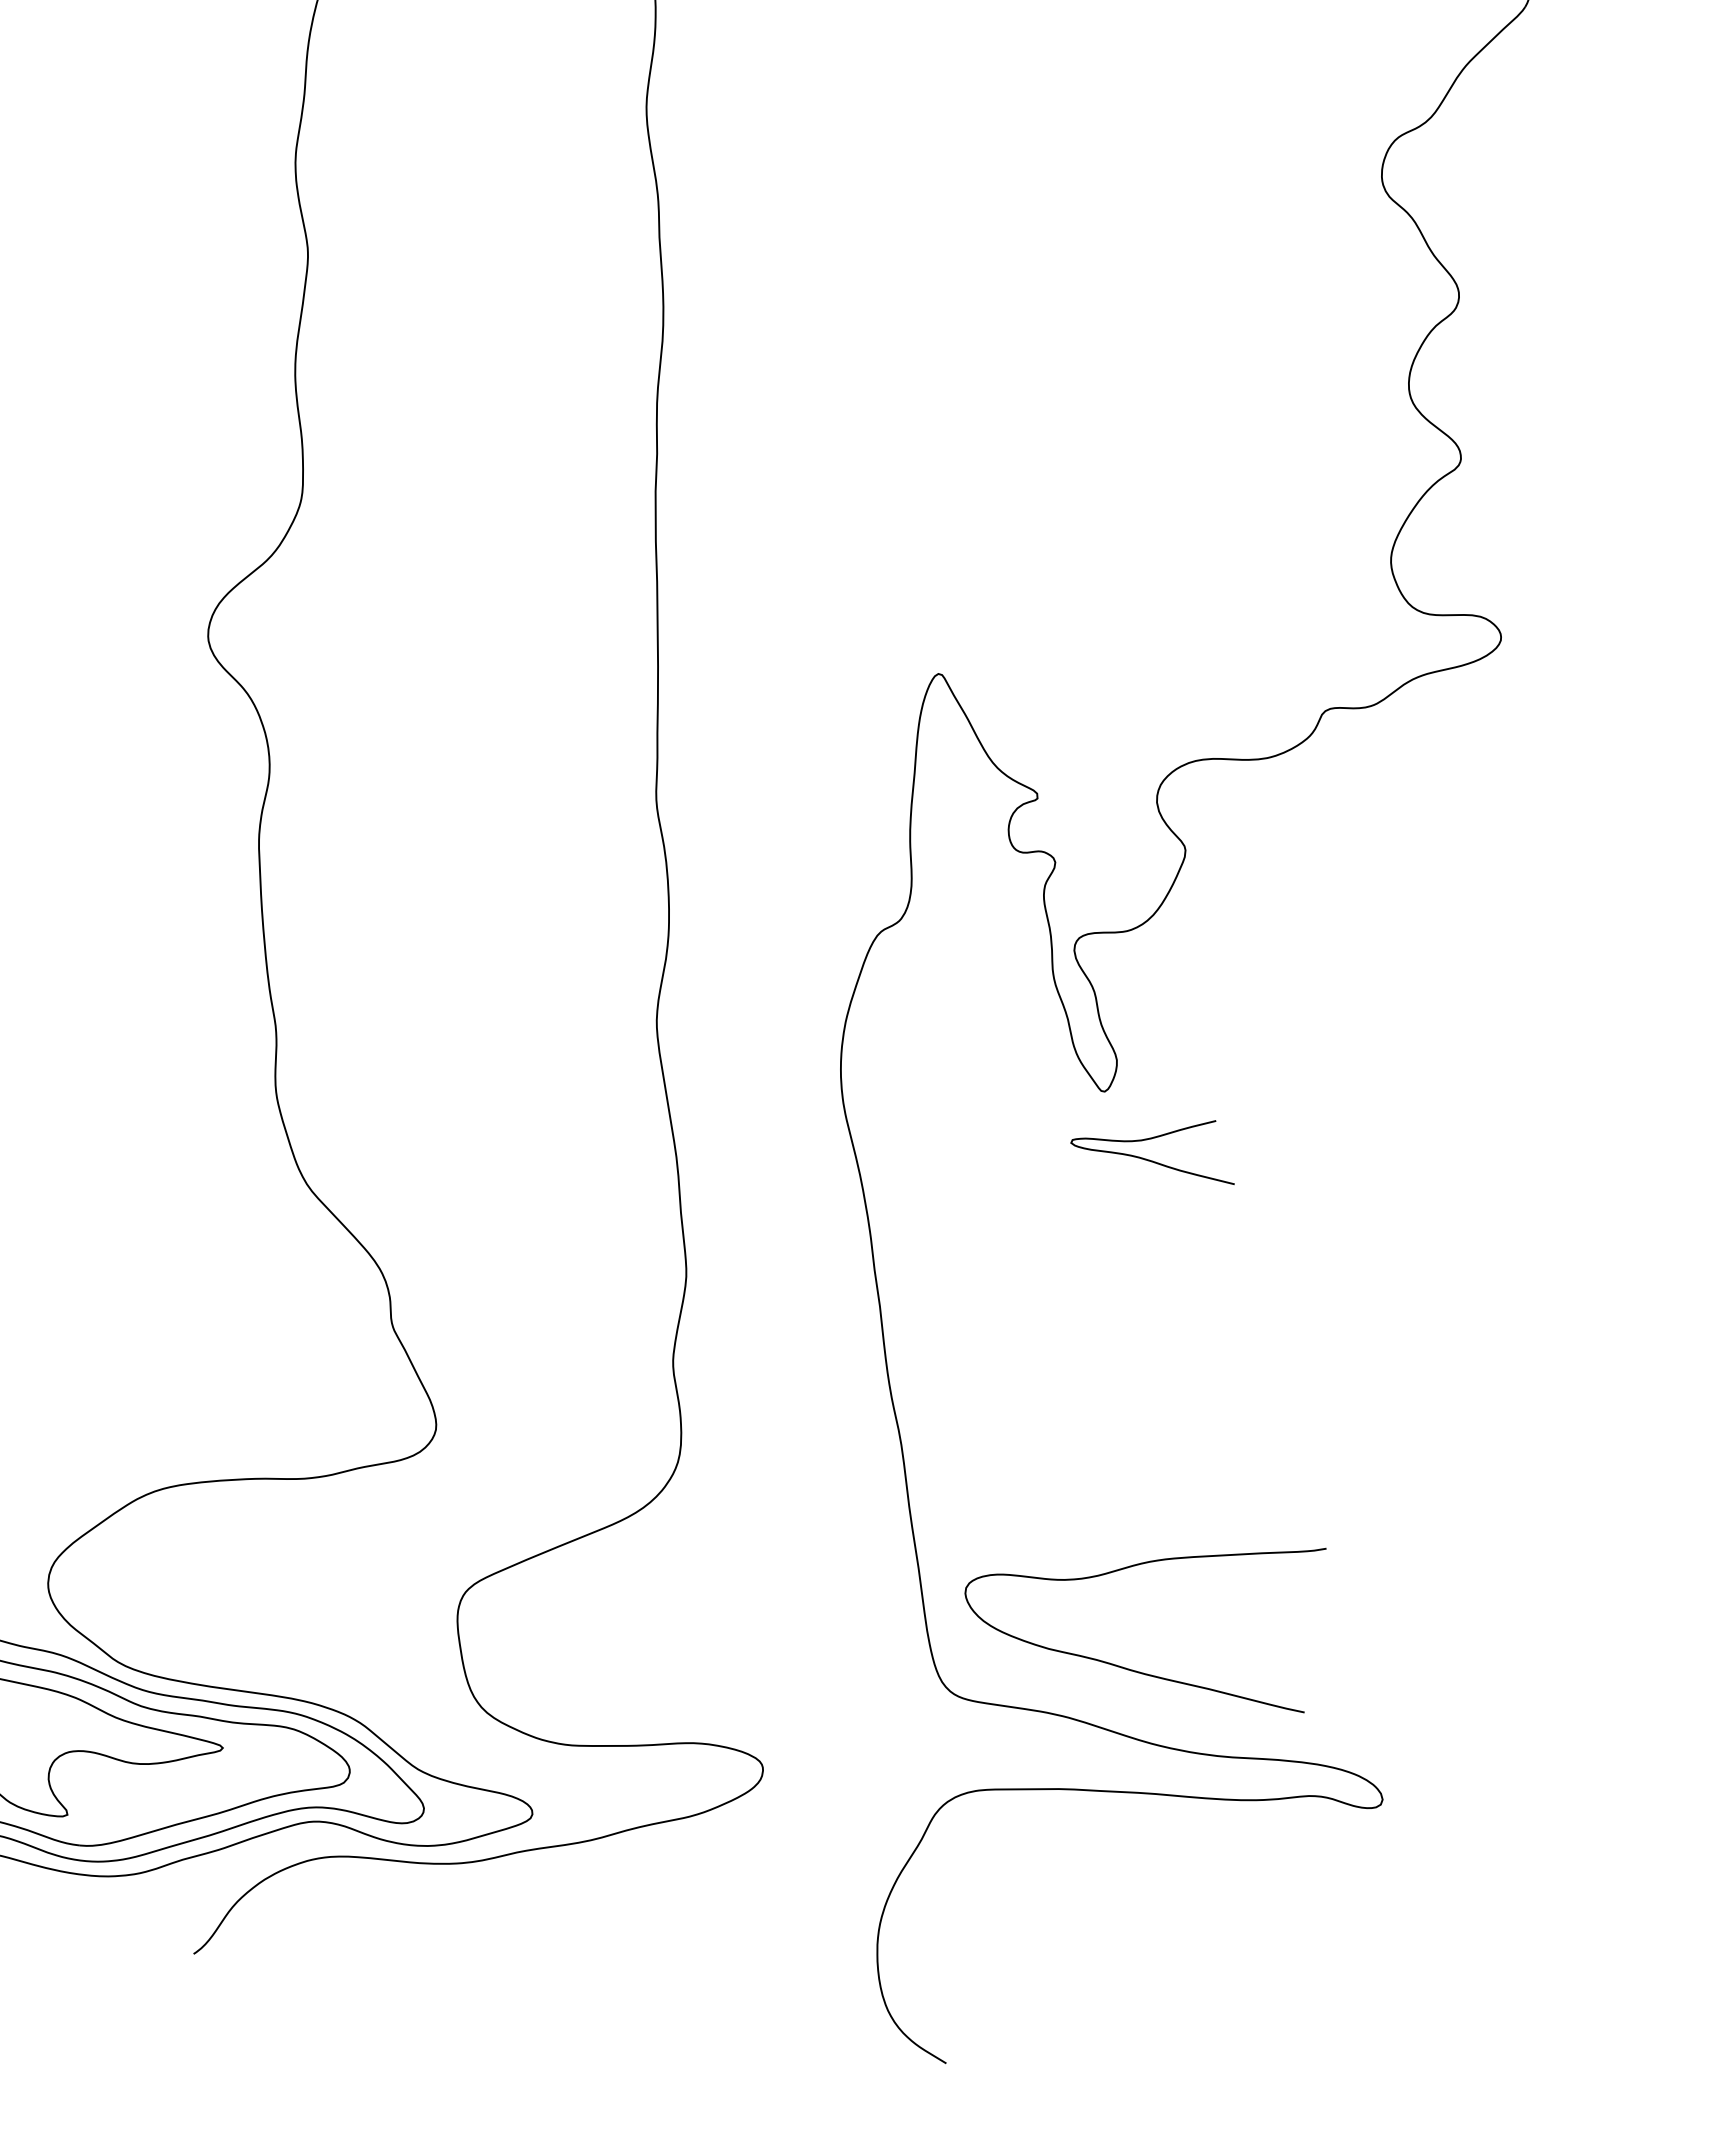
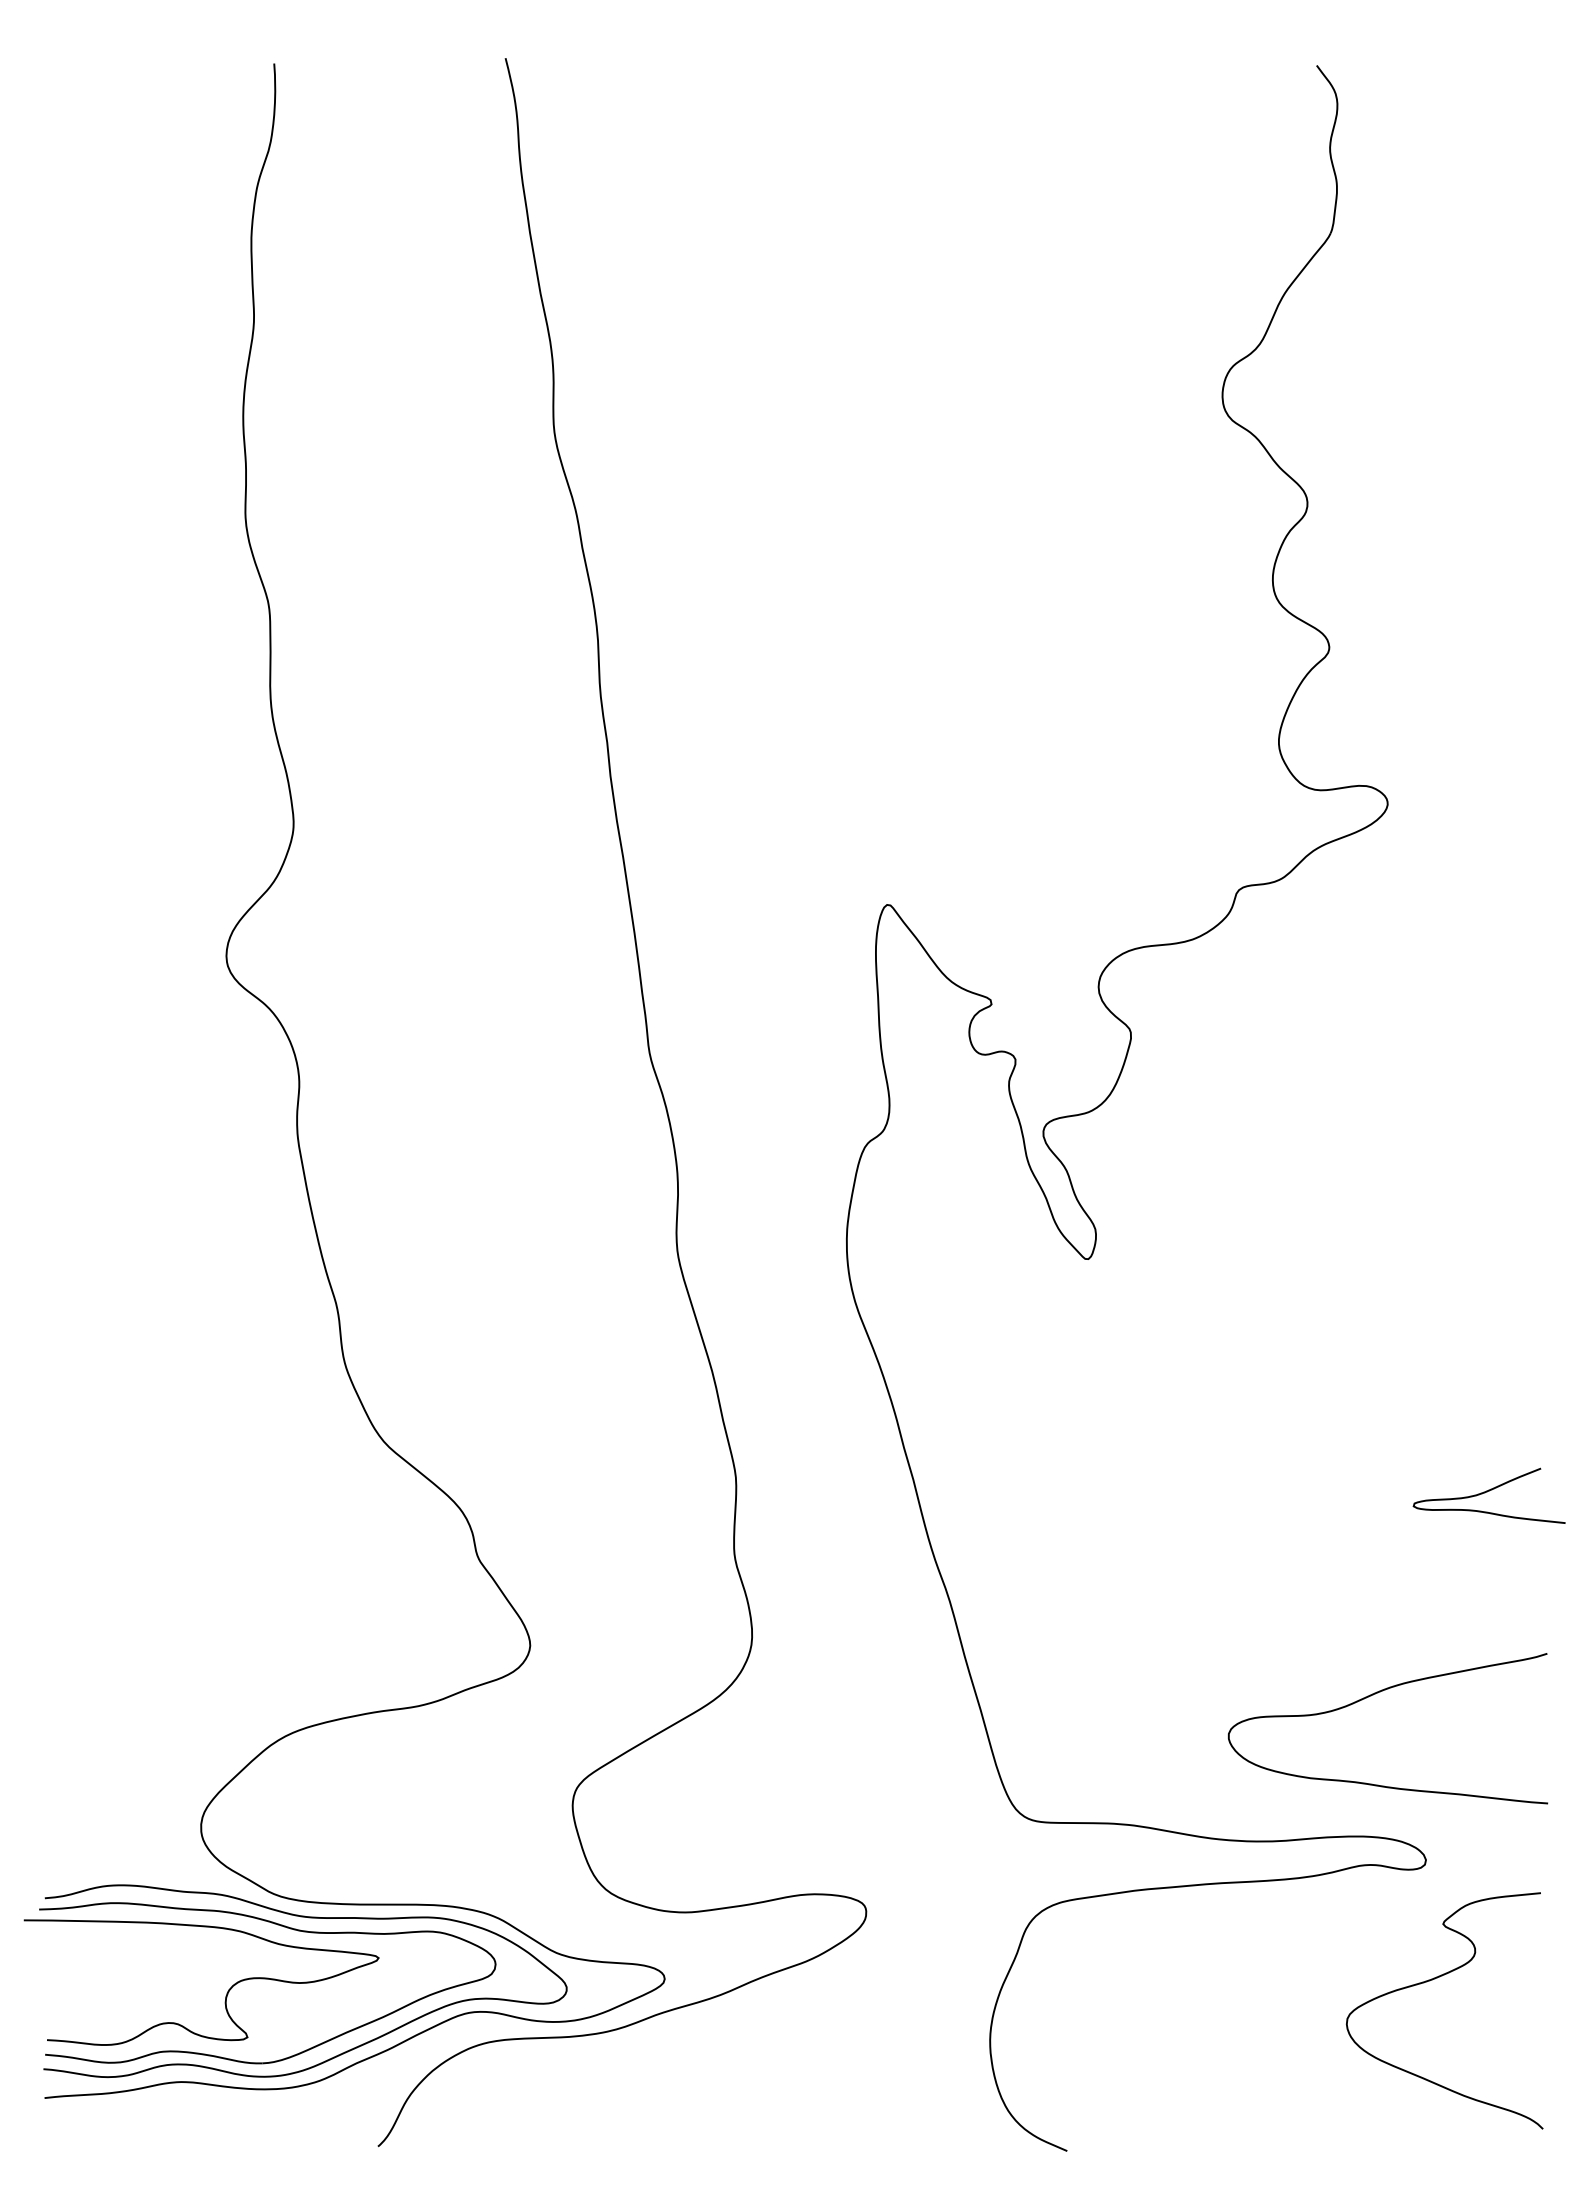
curve: (1154, 1139) -> (1487, 1492), moved
curve: (1127, 1568) -> (1371, 1696), moved
curve: (1374, 1931) -> (1435, 1979), added

